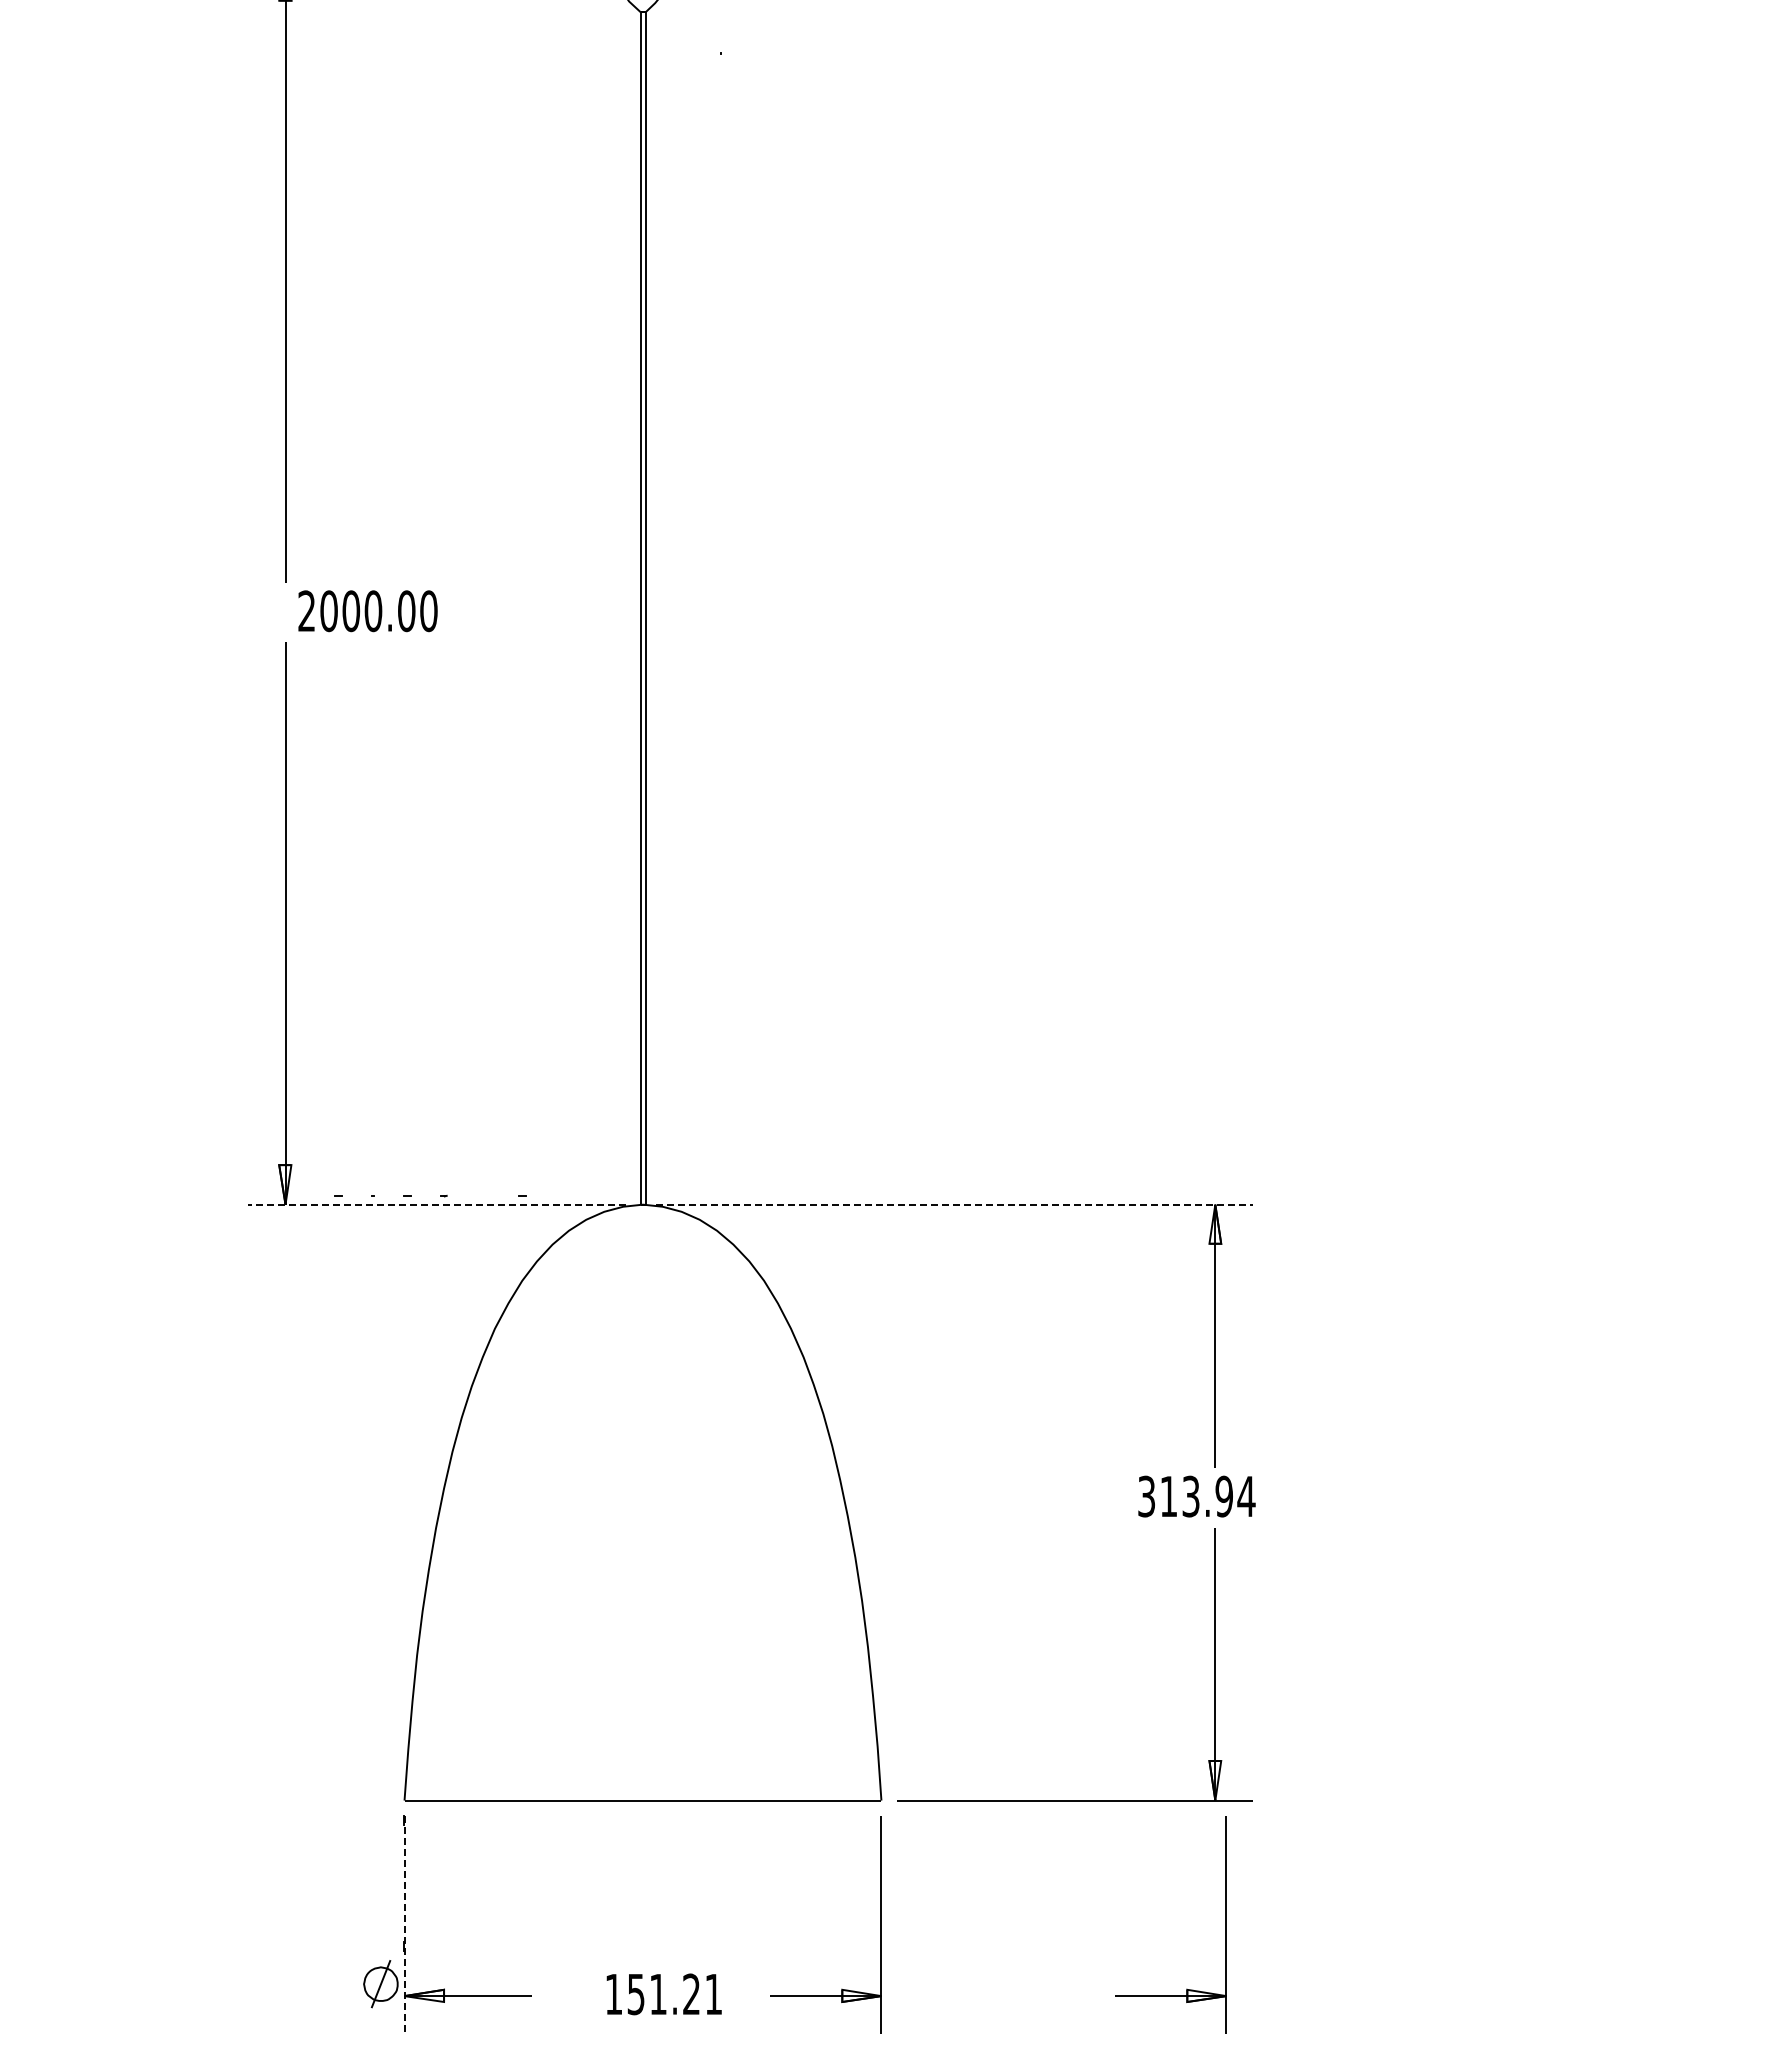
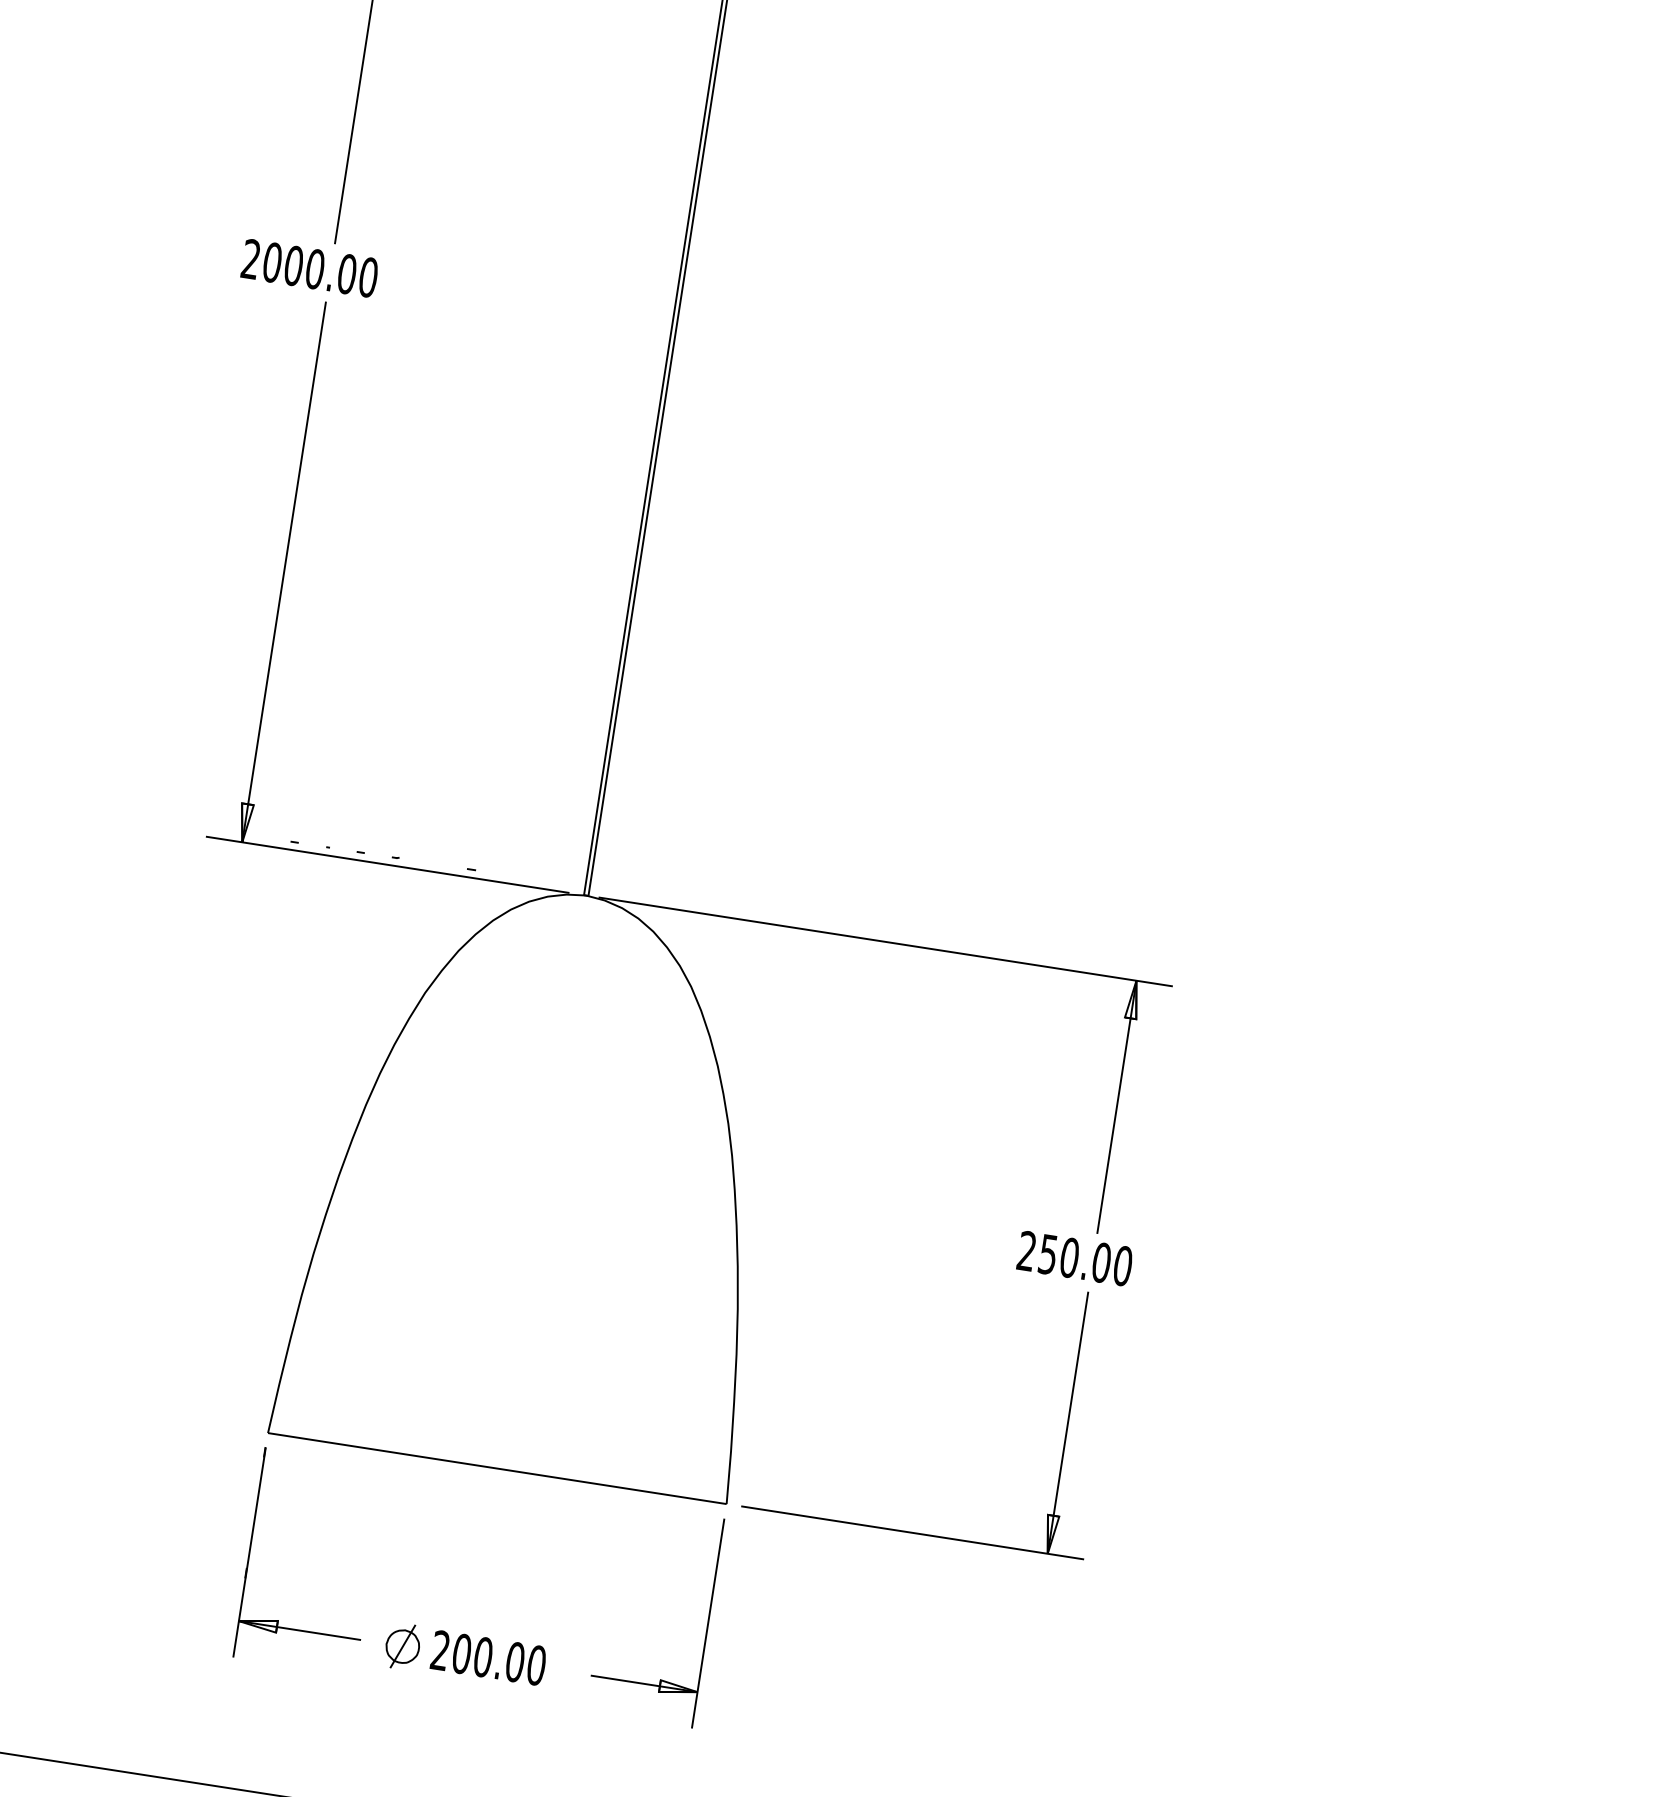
text: (367, 611) -> (309, 268), moved
line: (436, 1204) -> (387, 864), dashed -> solid
line: (954, 1204) -> (885, 941), dashed -> solid
text: (1196, 1496) -> (1074, 1258), 313.94 -> 250.00
part: (1225, 1924) -> (1039, 1674), removed
line: (404, 1925) -> (249, 1553), dashed -> solid
part: (380, 1984) -> (402, 1646), moved
text: (663, 1994) -> (488, 1658), 151.21 -> 200.00

